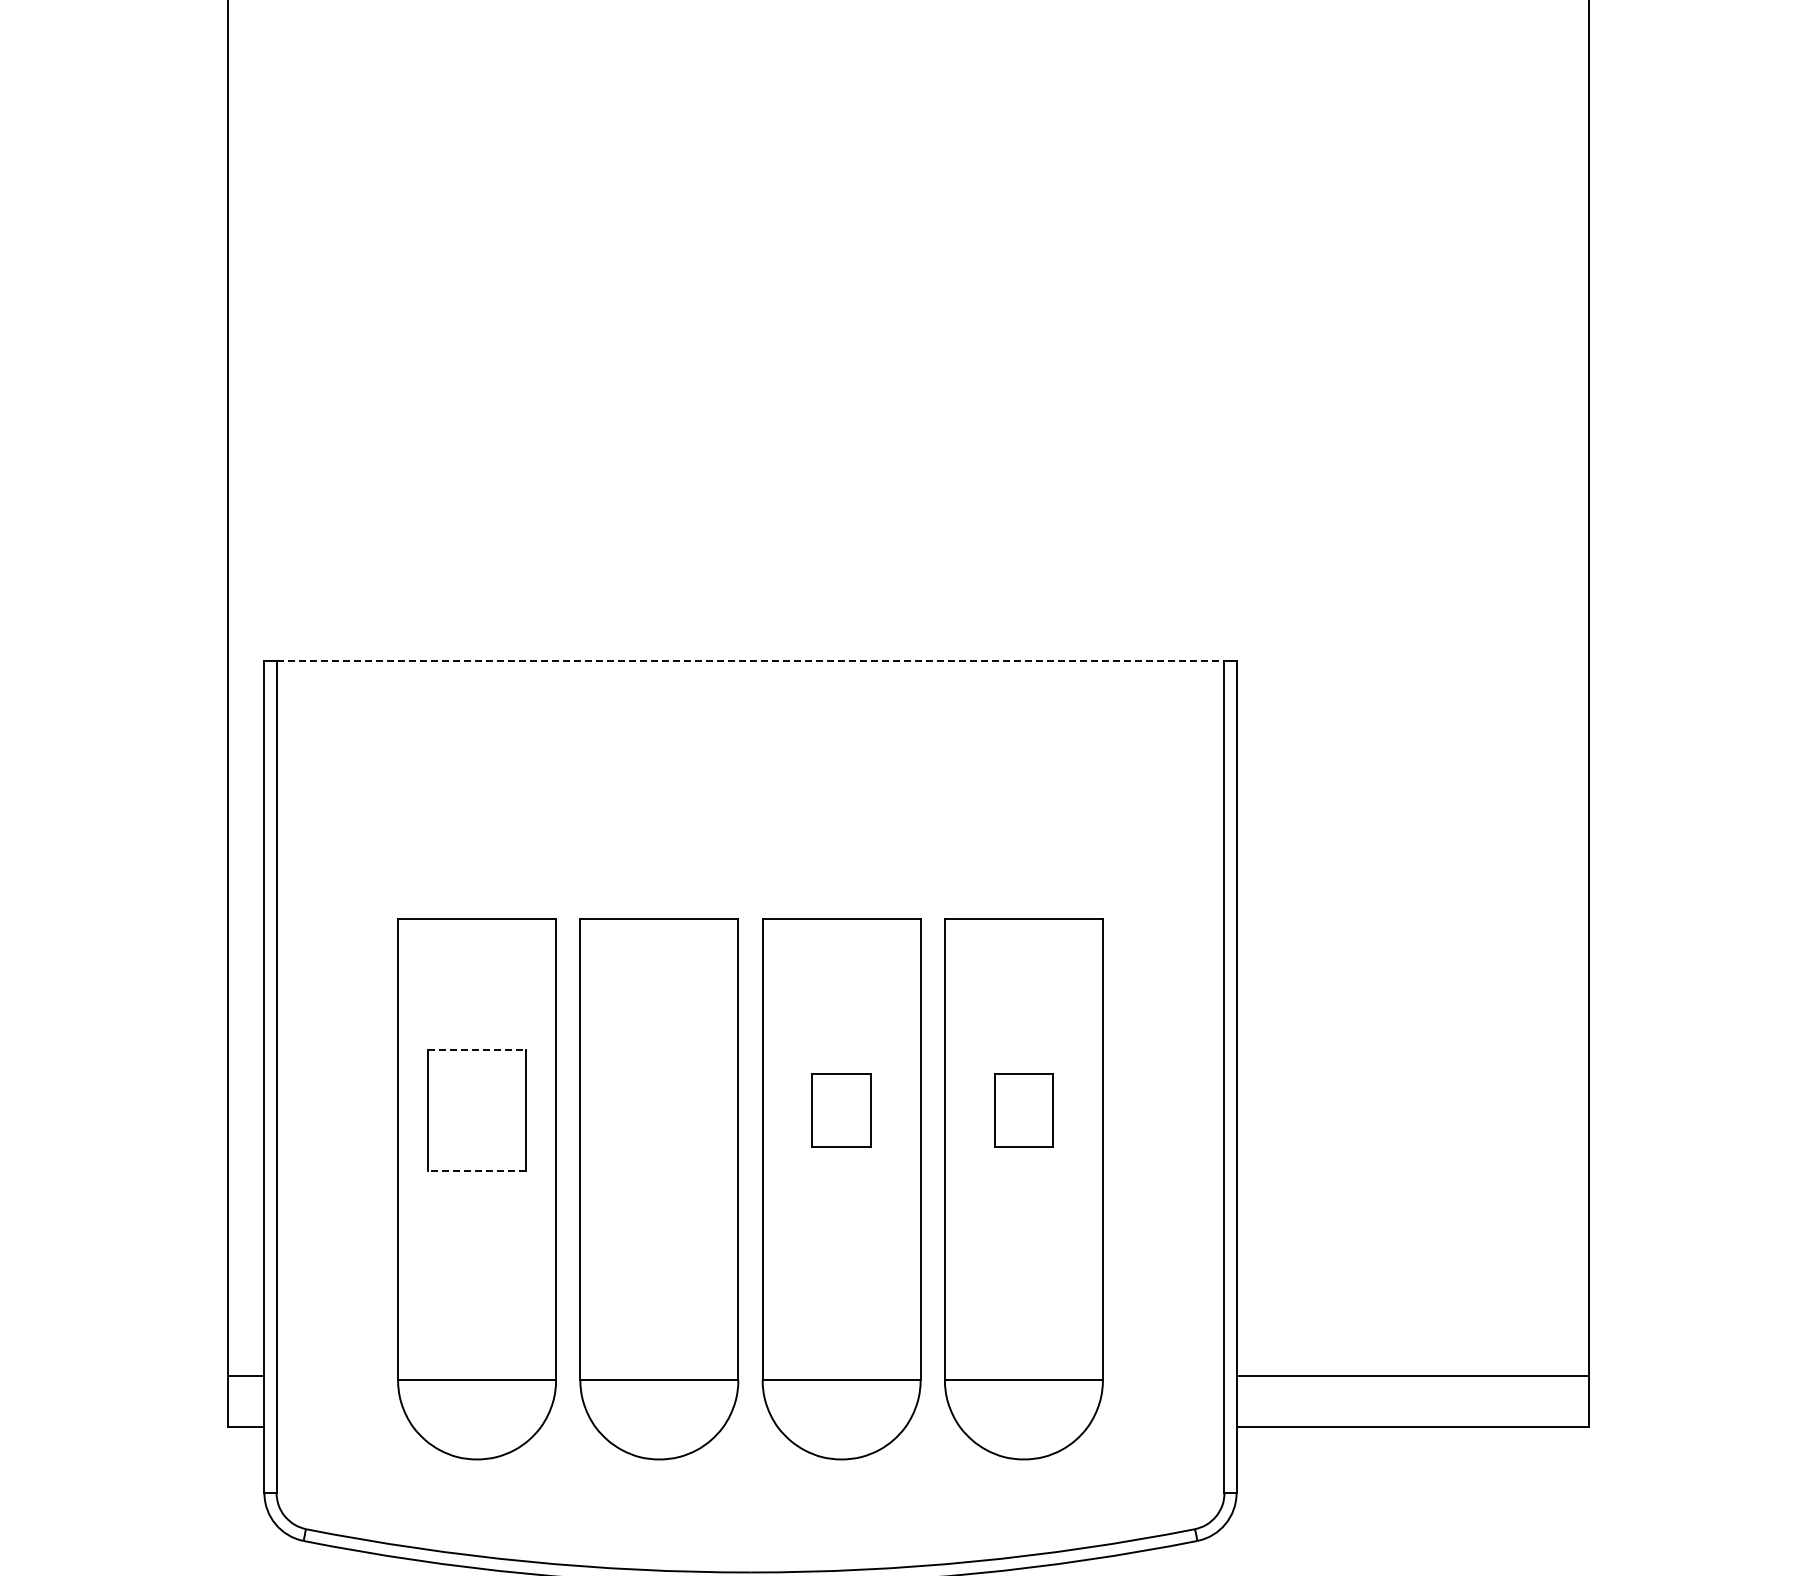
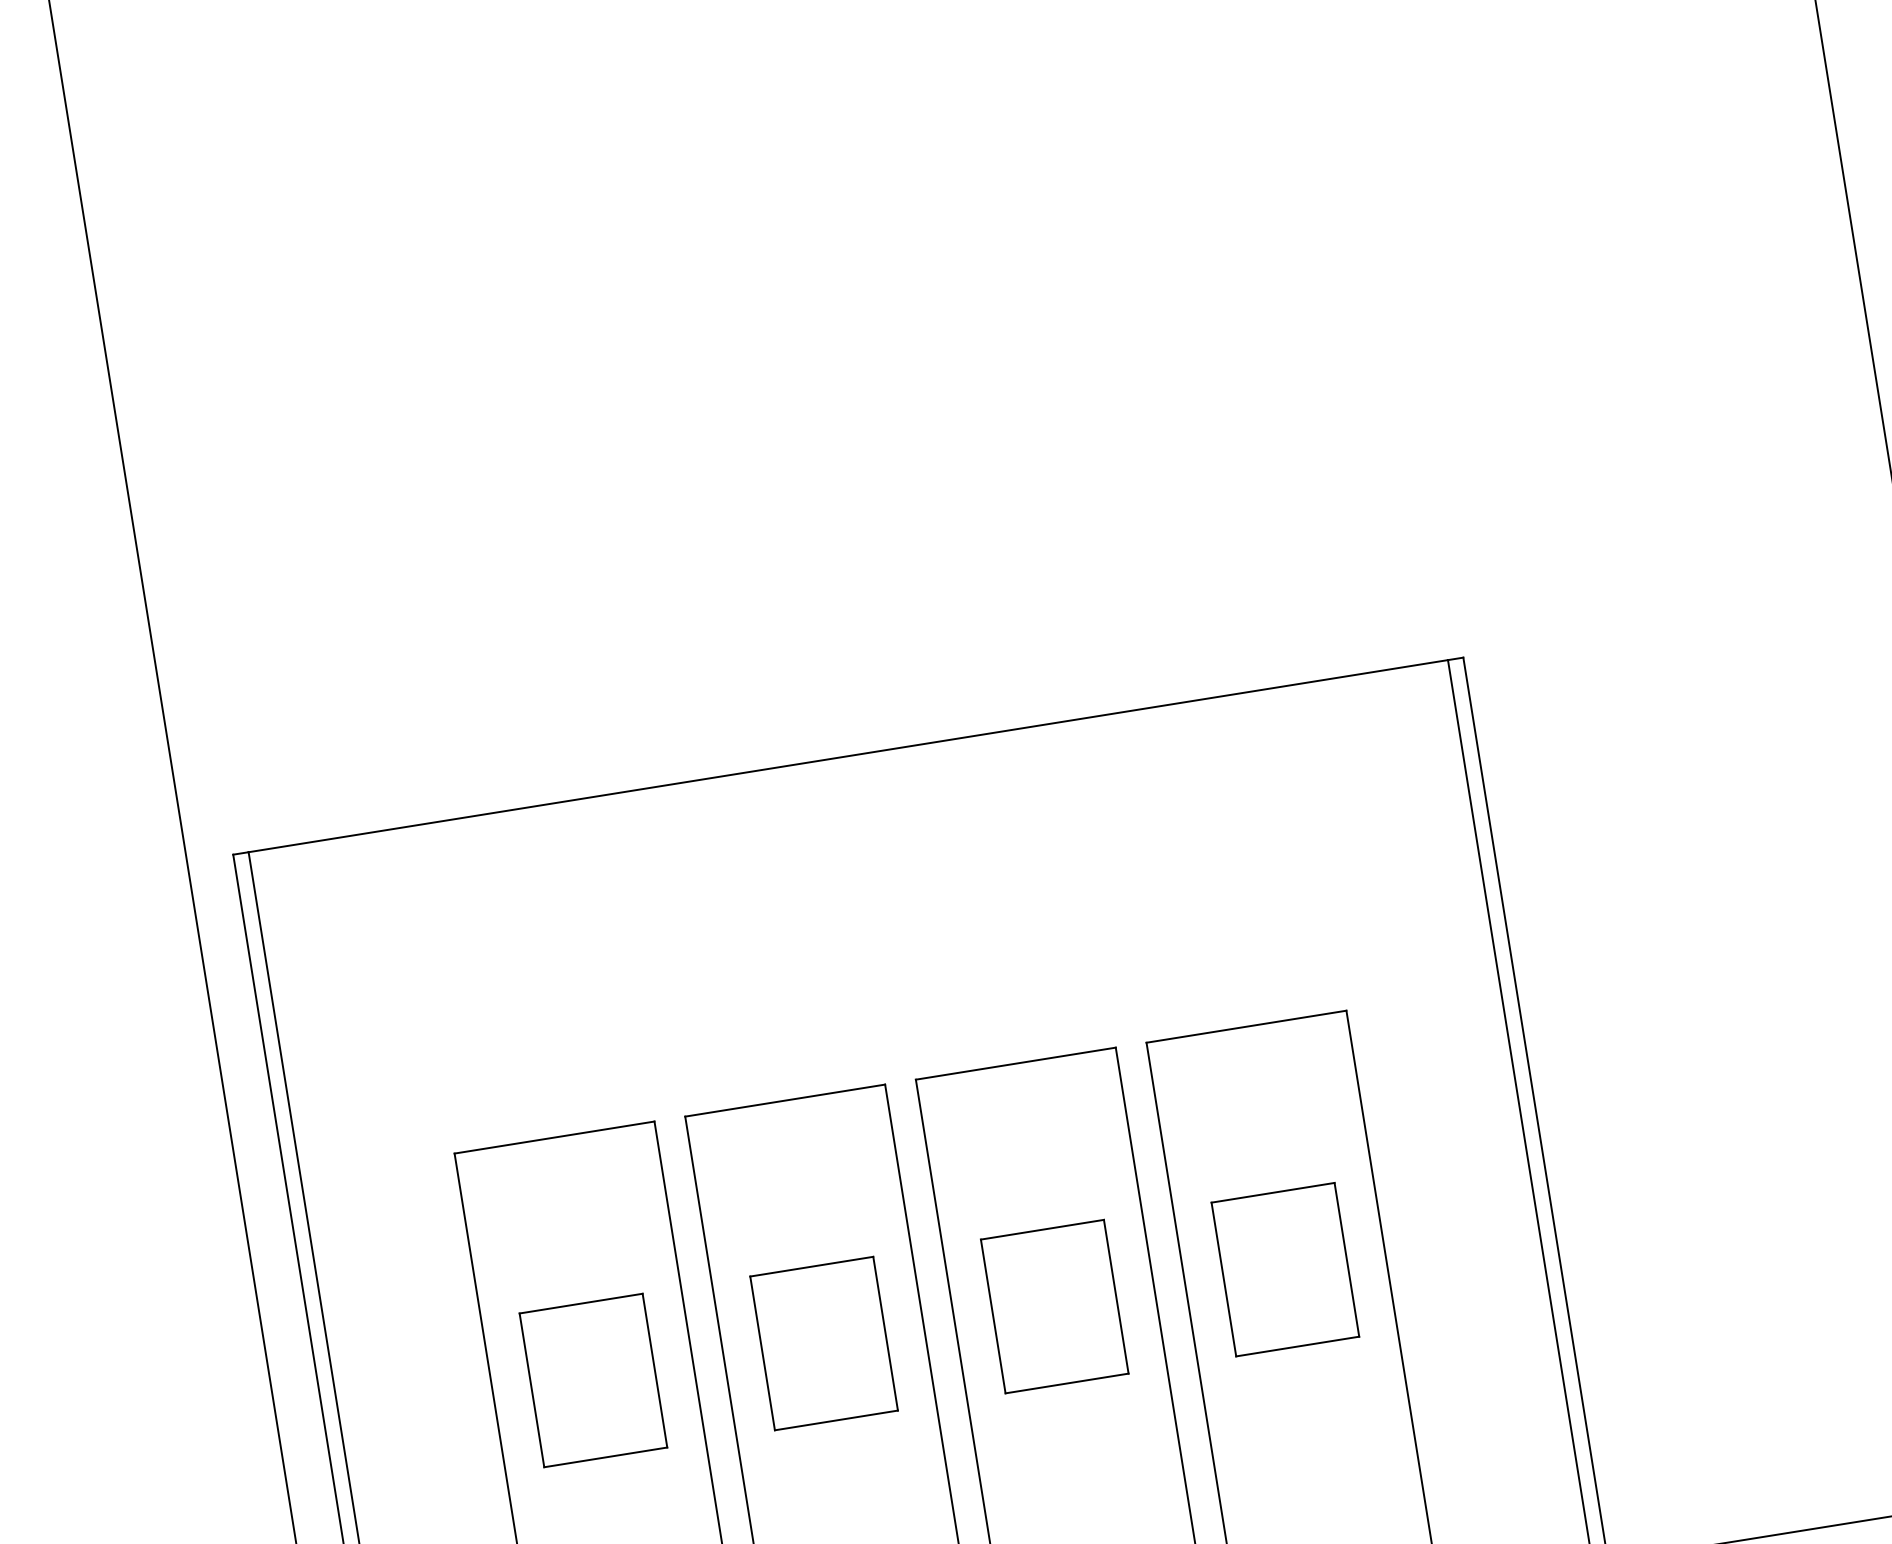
line: (750, 661) -> (848, 756), dashed -> solid
line: (477, 1049) -> (581, 1302), dashed -> solid
part: (659, 1110) -> (824, 1343), added
part: (841, 1110) -> (1054, 1306), size x1.67
part: (1023, 1110) -> (1284, 1269), size x1.67
line: (477, 1171) -> (606, 1457), dashed -> solid

